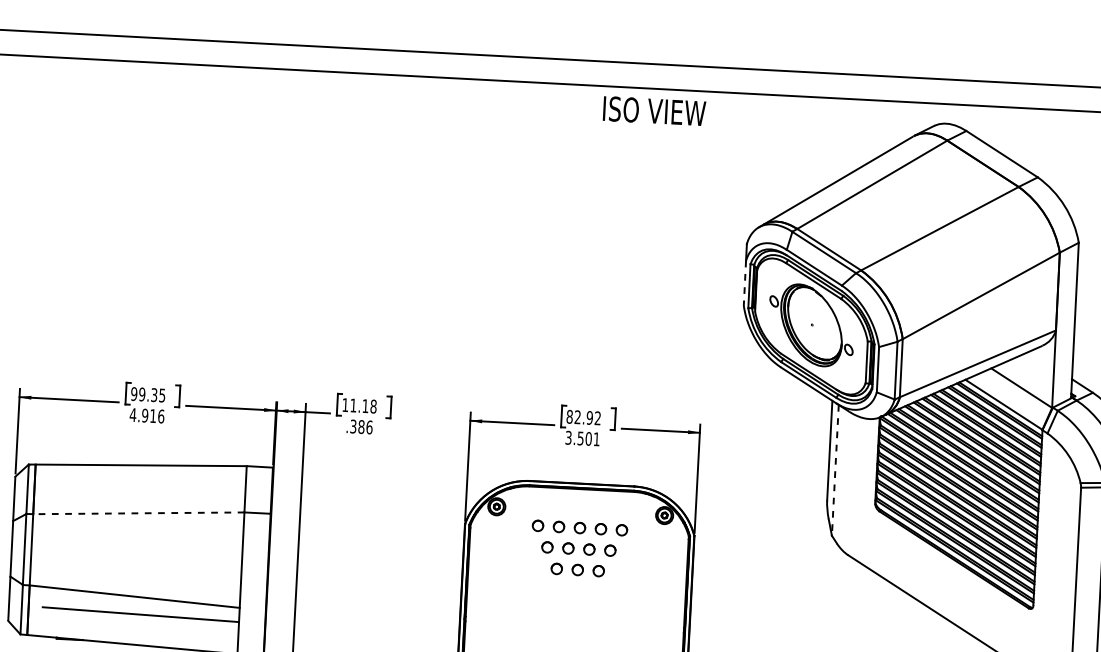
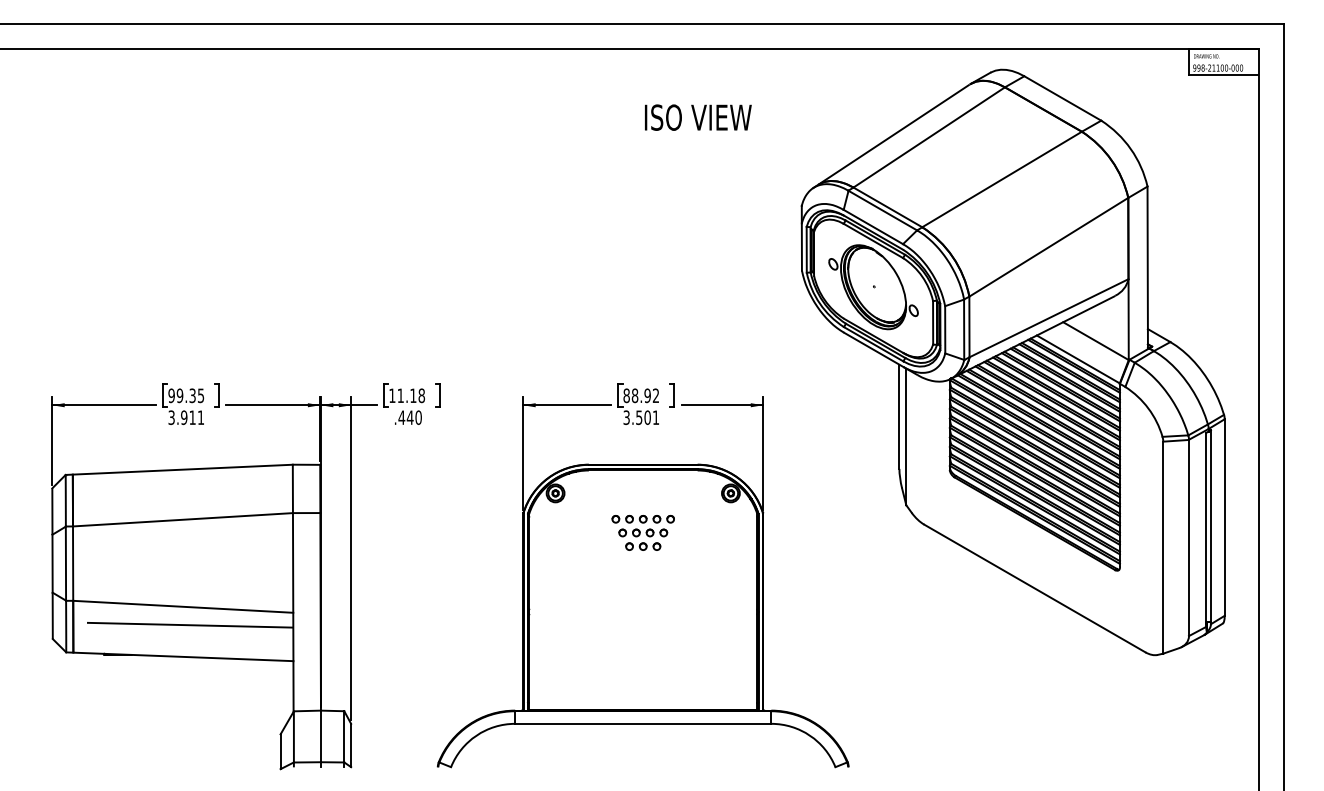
text: (654, 111) -> (698, 117), moved
line: (744, 283) -> (801, 247), dashed -> solid
text: (147, 415) -> (186, 417), 4.916 -> 3.911
text: (577, 417) -> (634, 395), 82.92 -> 88.92
text: (360, 426) -> (409, 417), .386 -> .440
line: (835, 470) -> (906, 437), dashed -> solid
line: (138, 513) -> (182, 519), dashed -> solid
part: (578, 548) -> (642, 532), size x0.62

